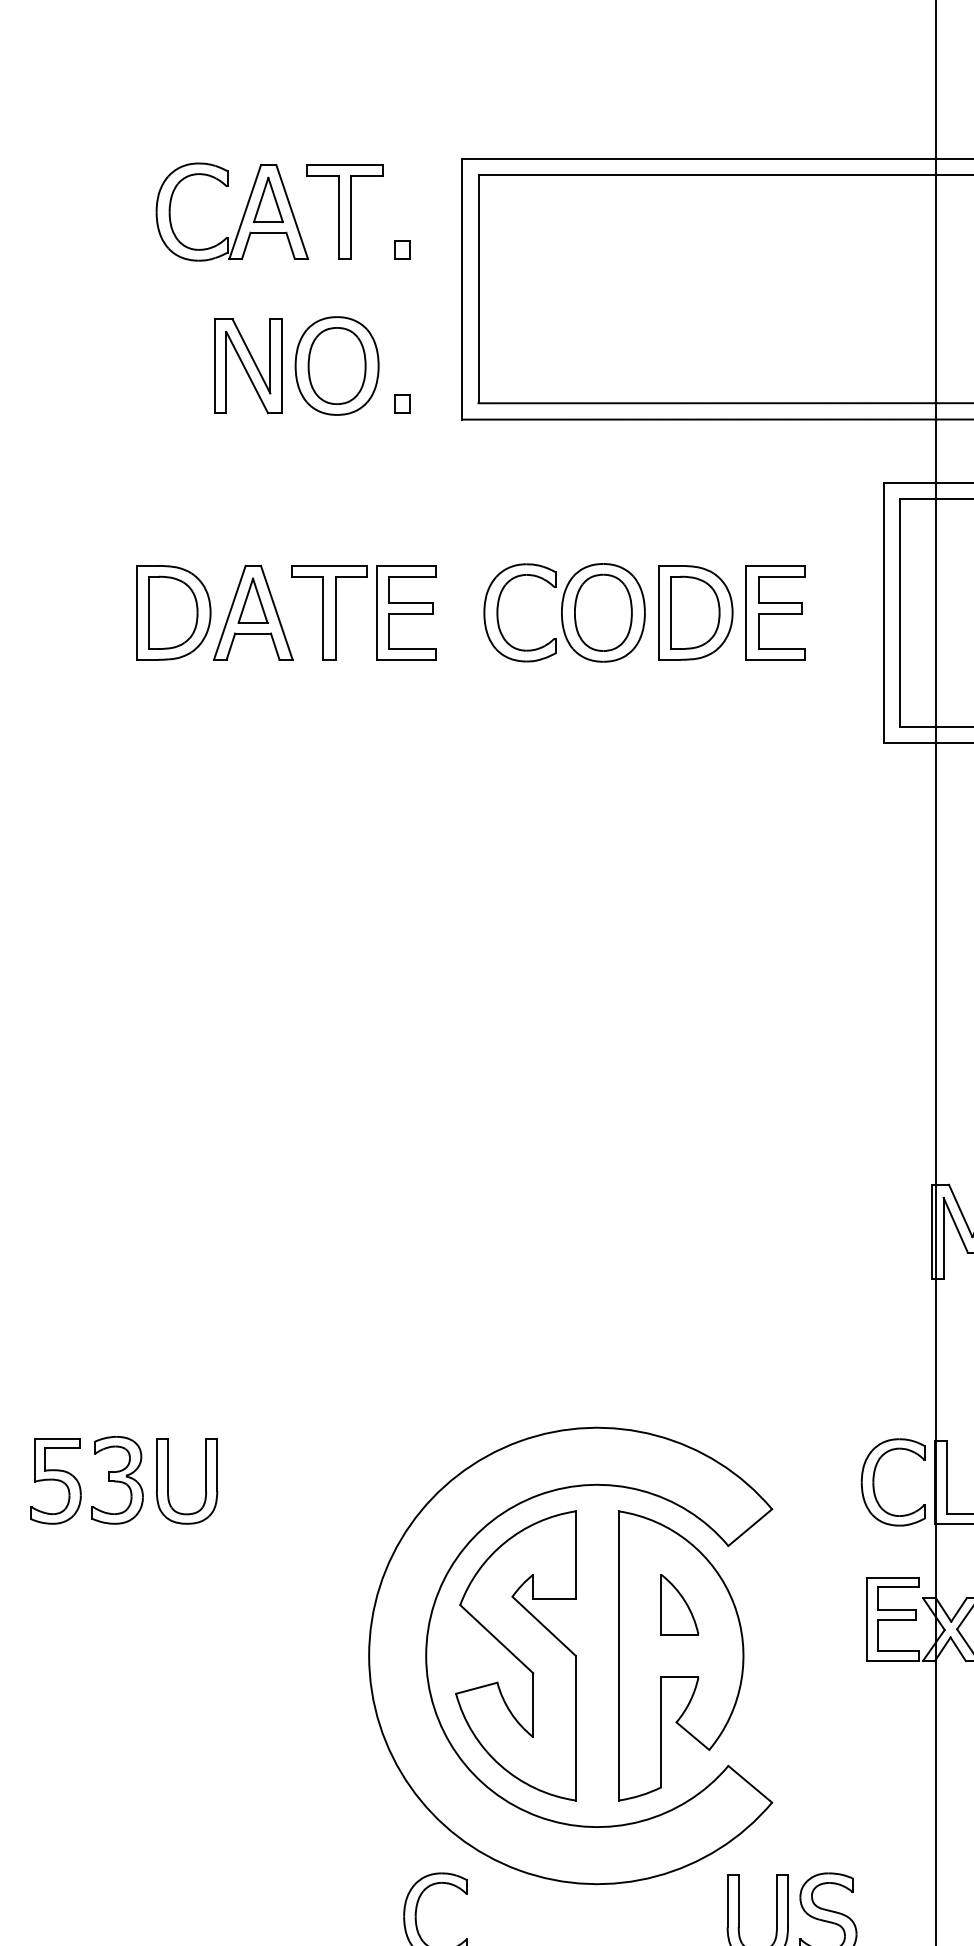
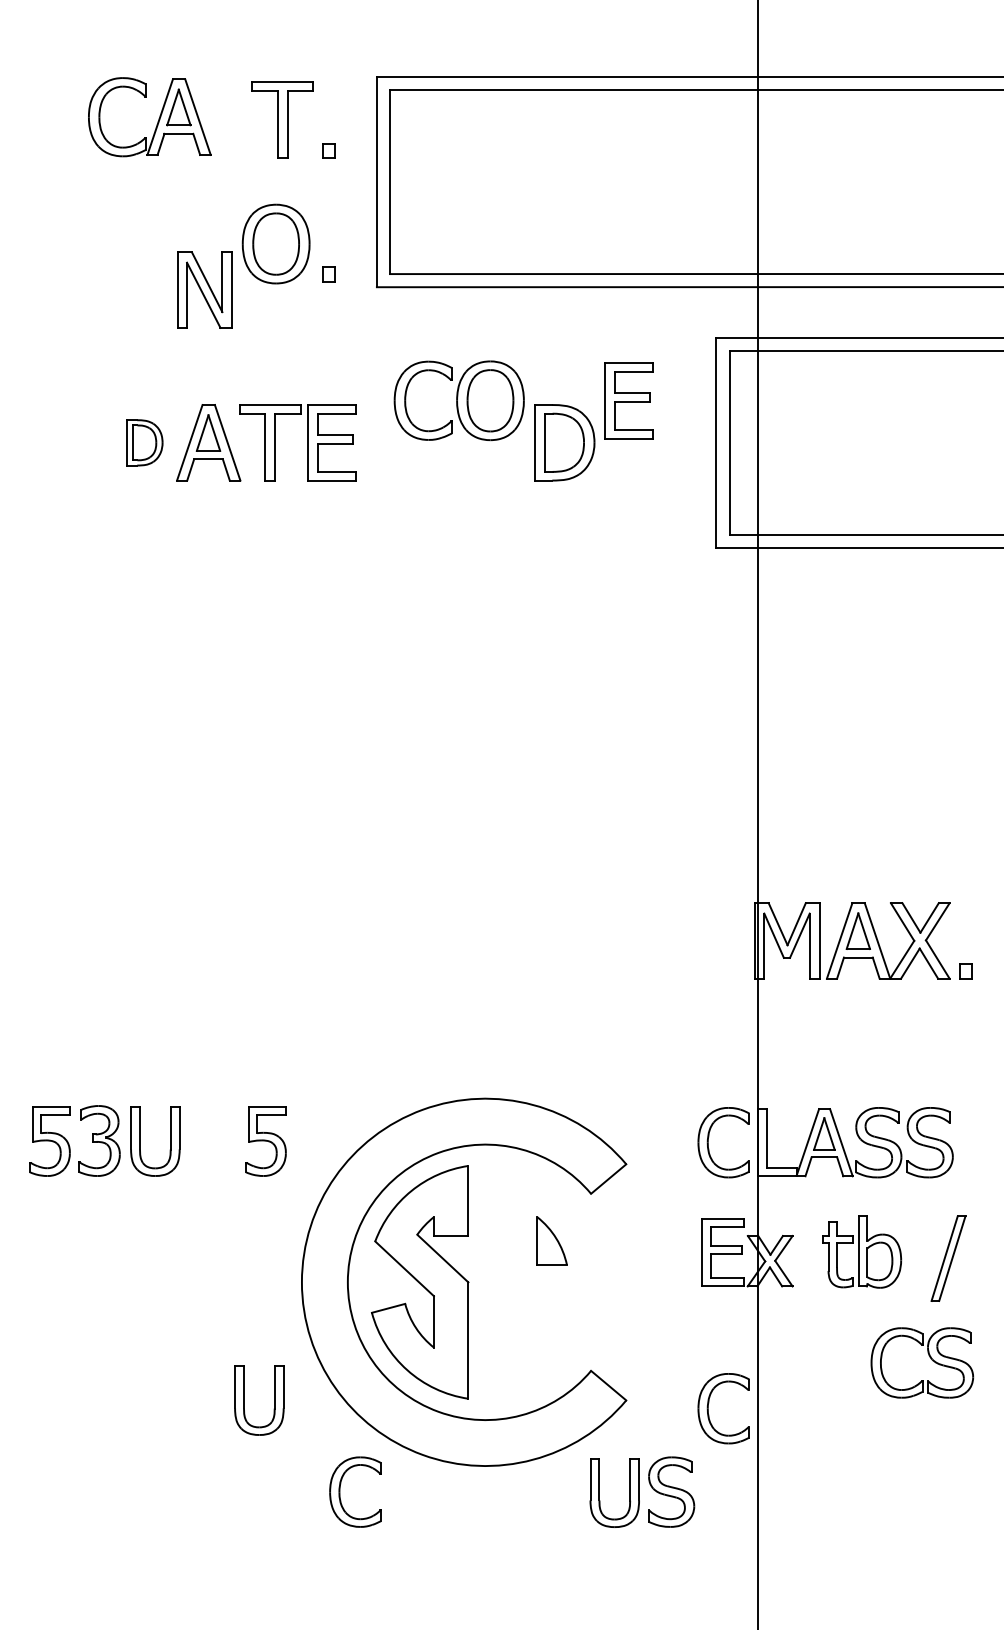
part: (241, 217) -> (157, 121), moved
part: (248, 365) -> (204, 289), moved
part: (173, 612) -> (144, 442), size x0.6
part: (563, 612) -> (458, 400), moved
part: (774, 612) -> (628, 400), moved
part: (323, 1480) -> (265, 1141), added
part: (681, 1656) -> (553, 1282), removed
part: (297, 1802) -> (244, 1400), added
part: (875, 1806) -> (709, 1403), added

